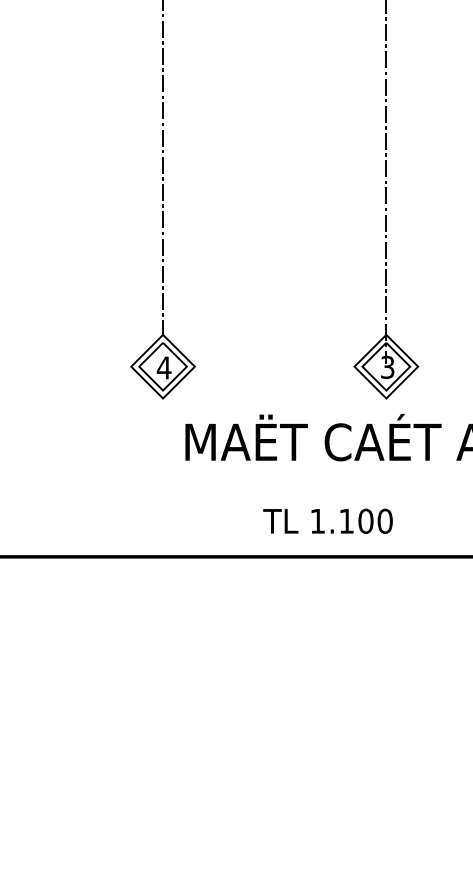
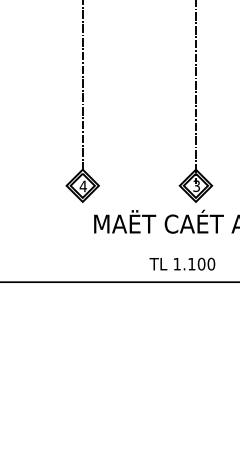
text: (328, 519) -> (182, 263), moved

